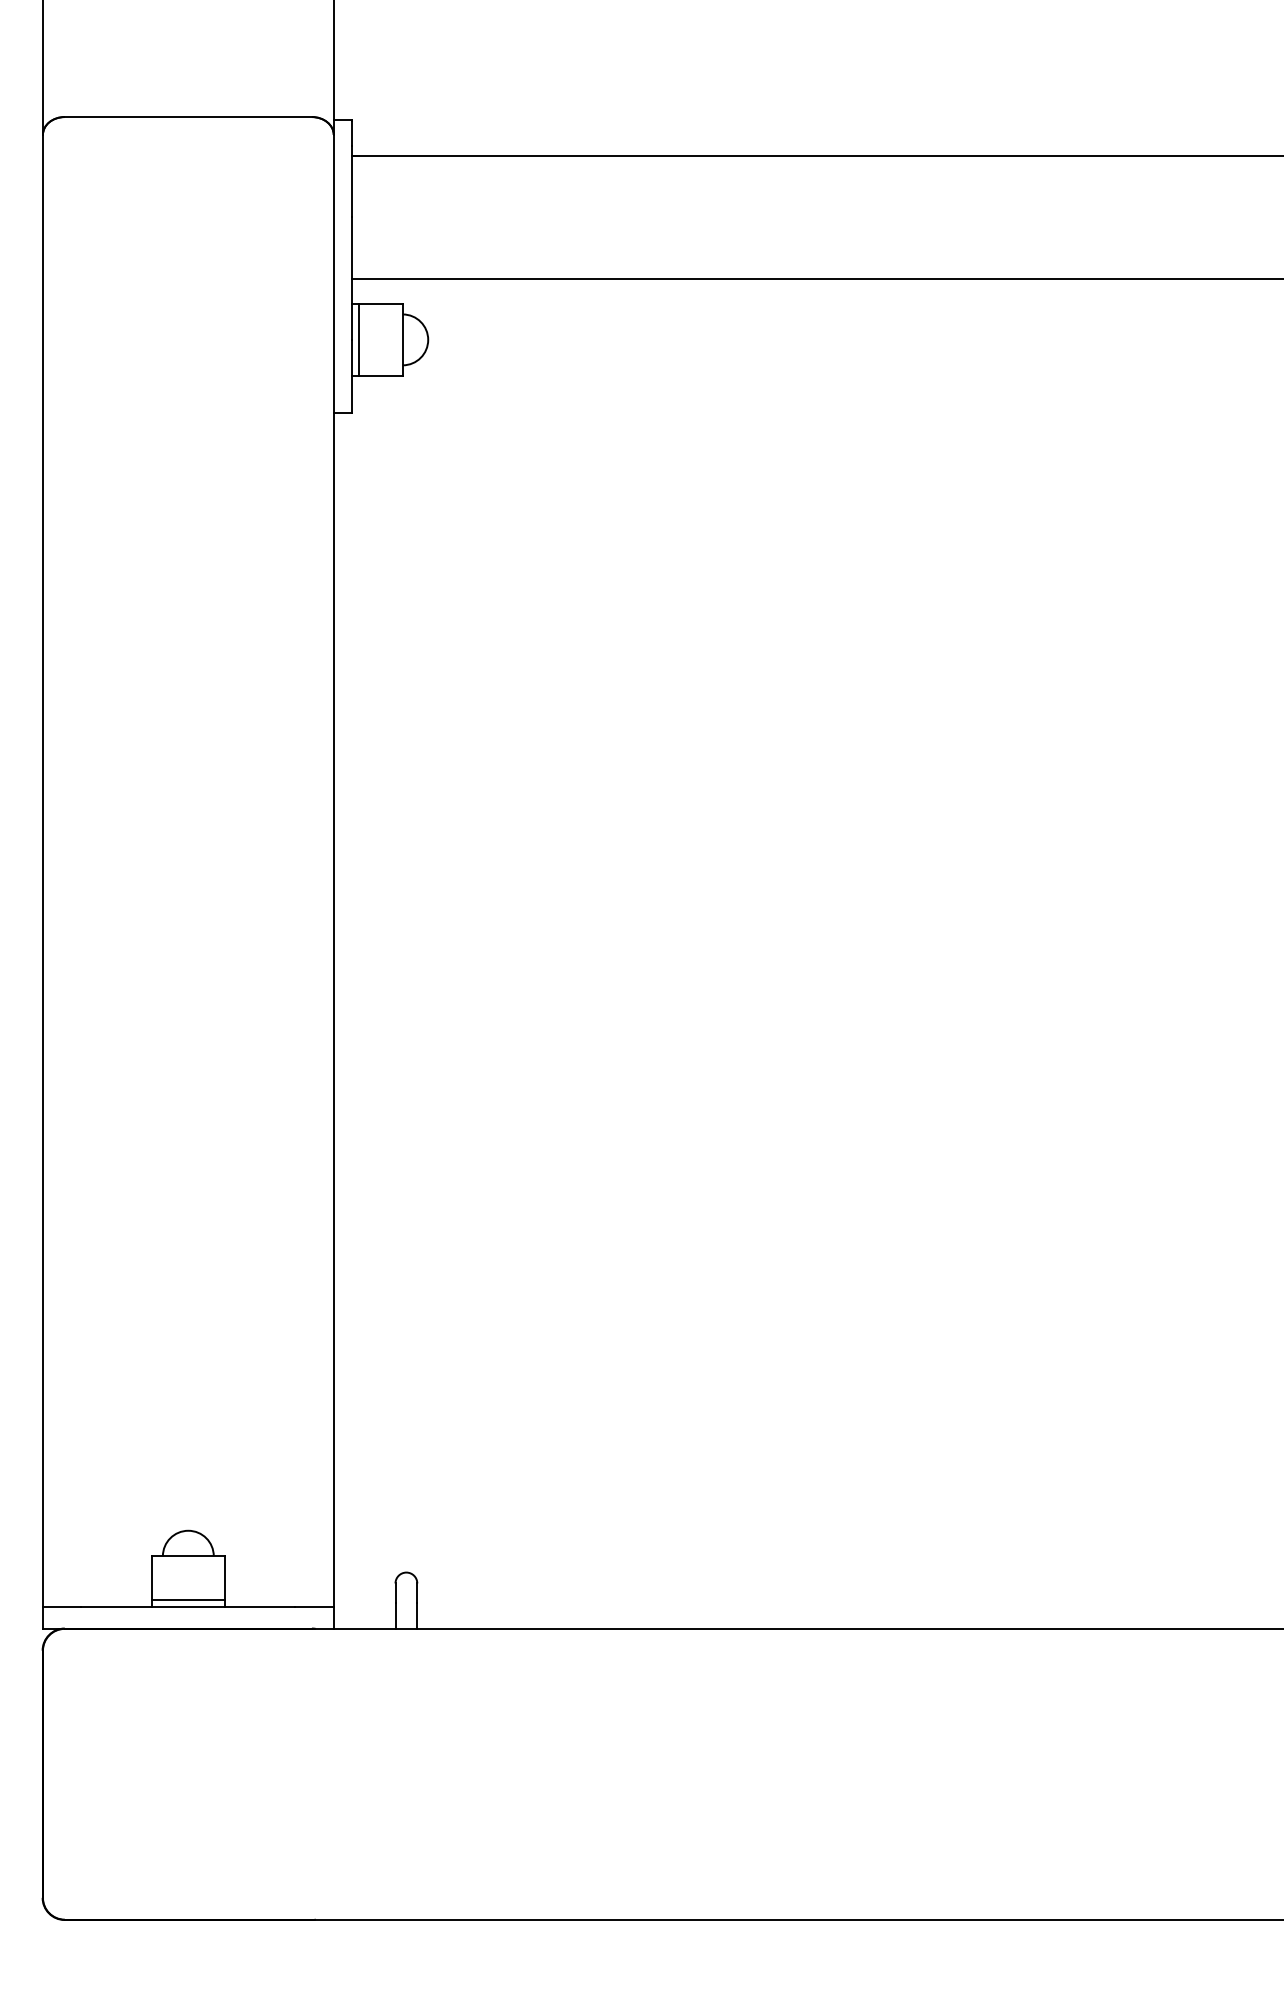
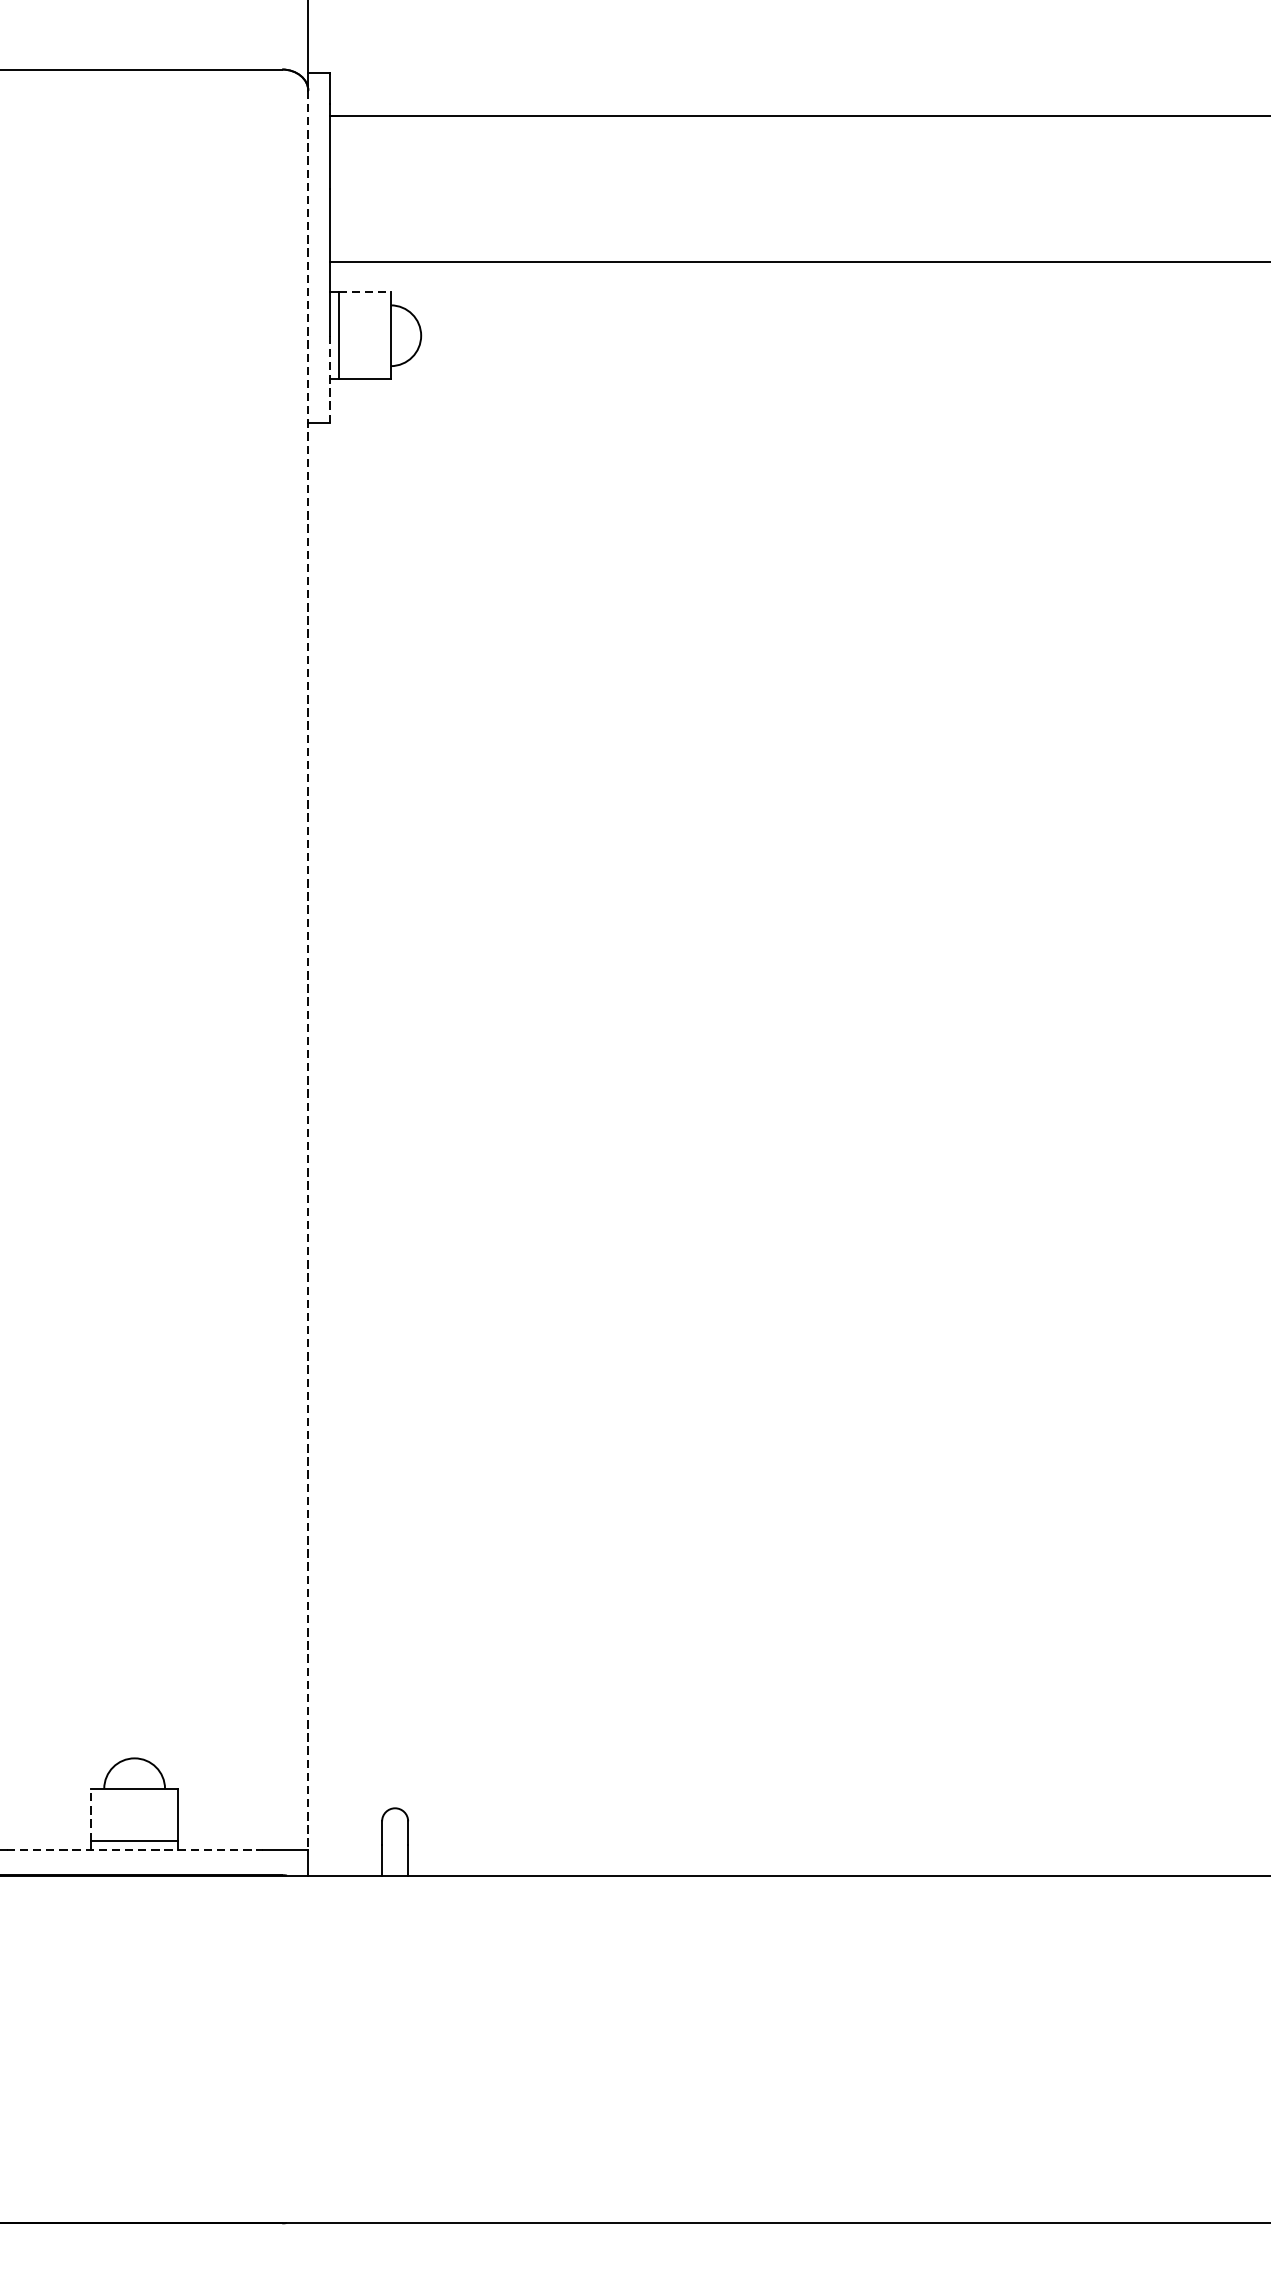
line: (380, 303) -> (364, 292), solid -> dashed
line: (351, 376) -> (329, 379), solid -> dashed
line: (333, 871) -> (308, 970), solid -> dashed
line: (152, 1578) -> (91, 1815), solid -> dashed
line: (188, 1607) -> (134, 1850), solid -> dashed

